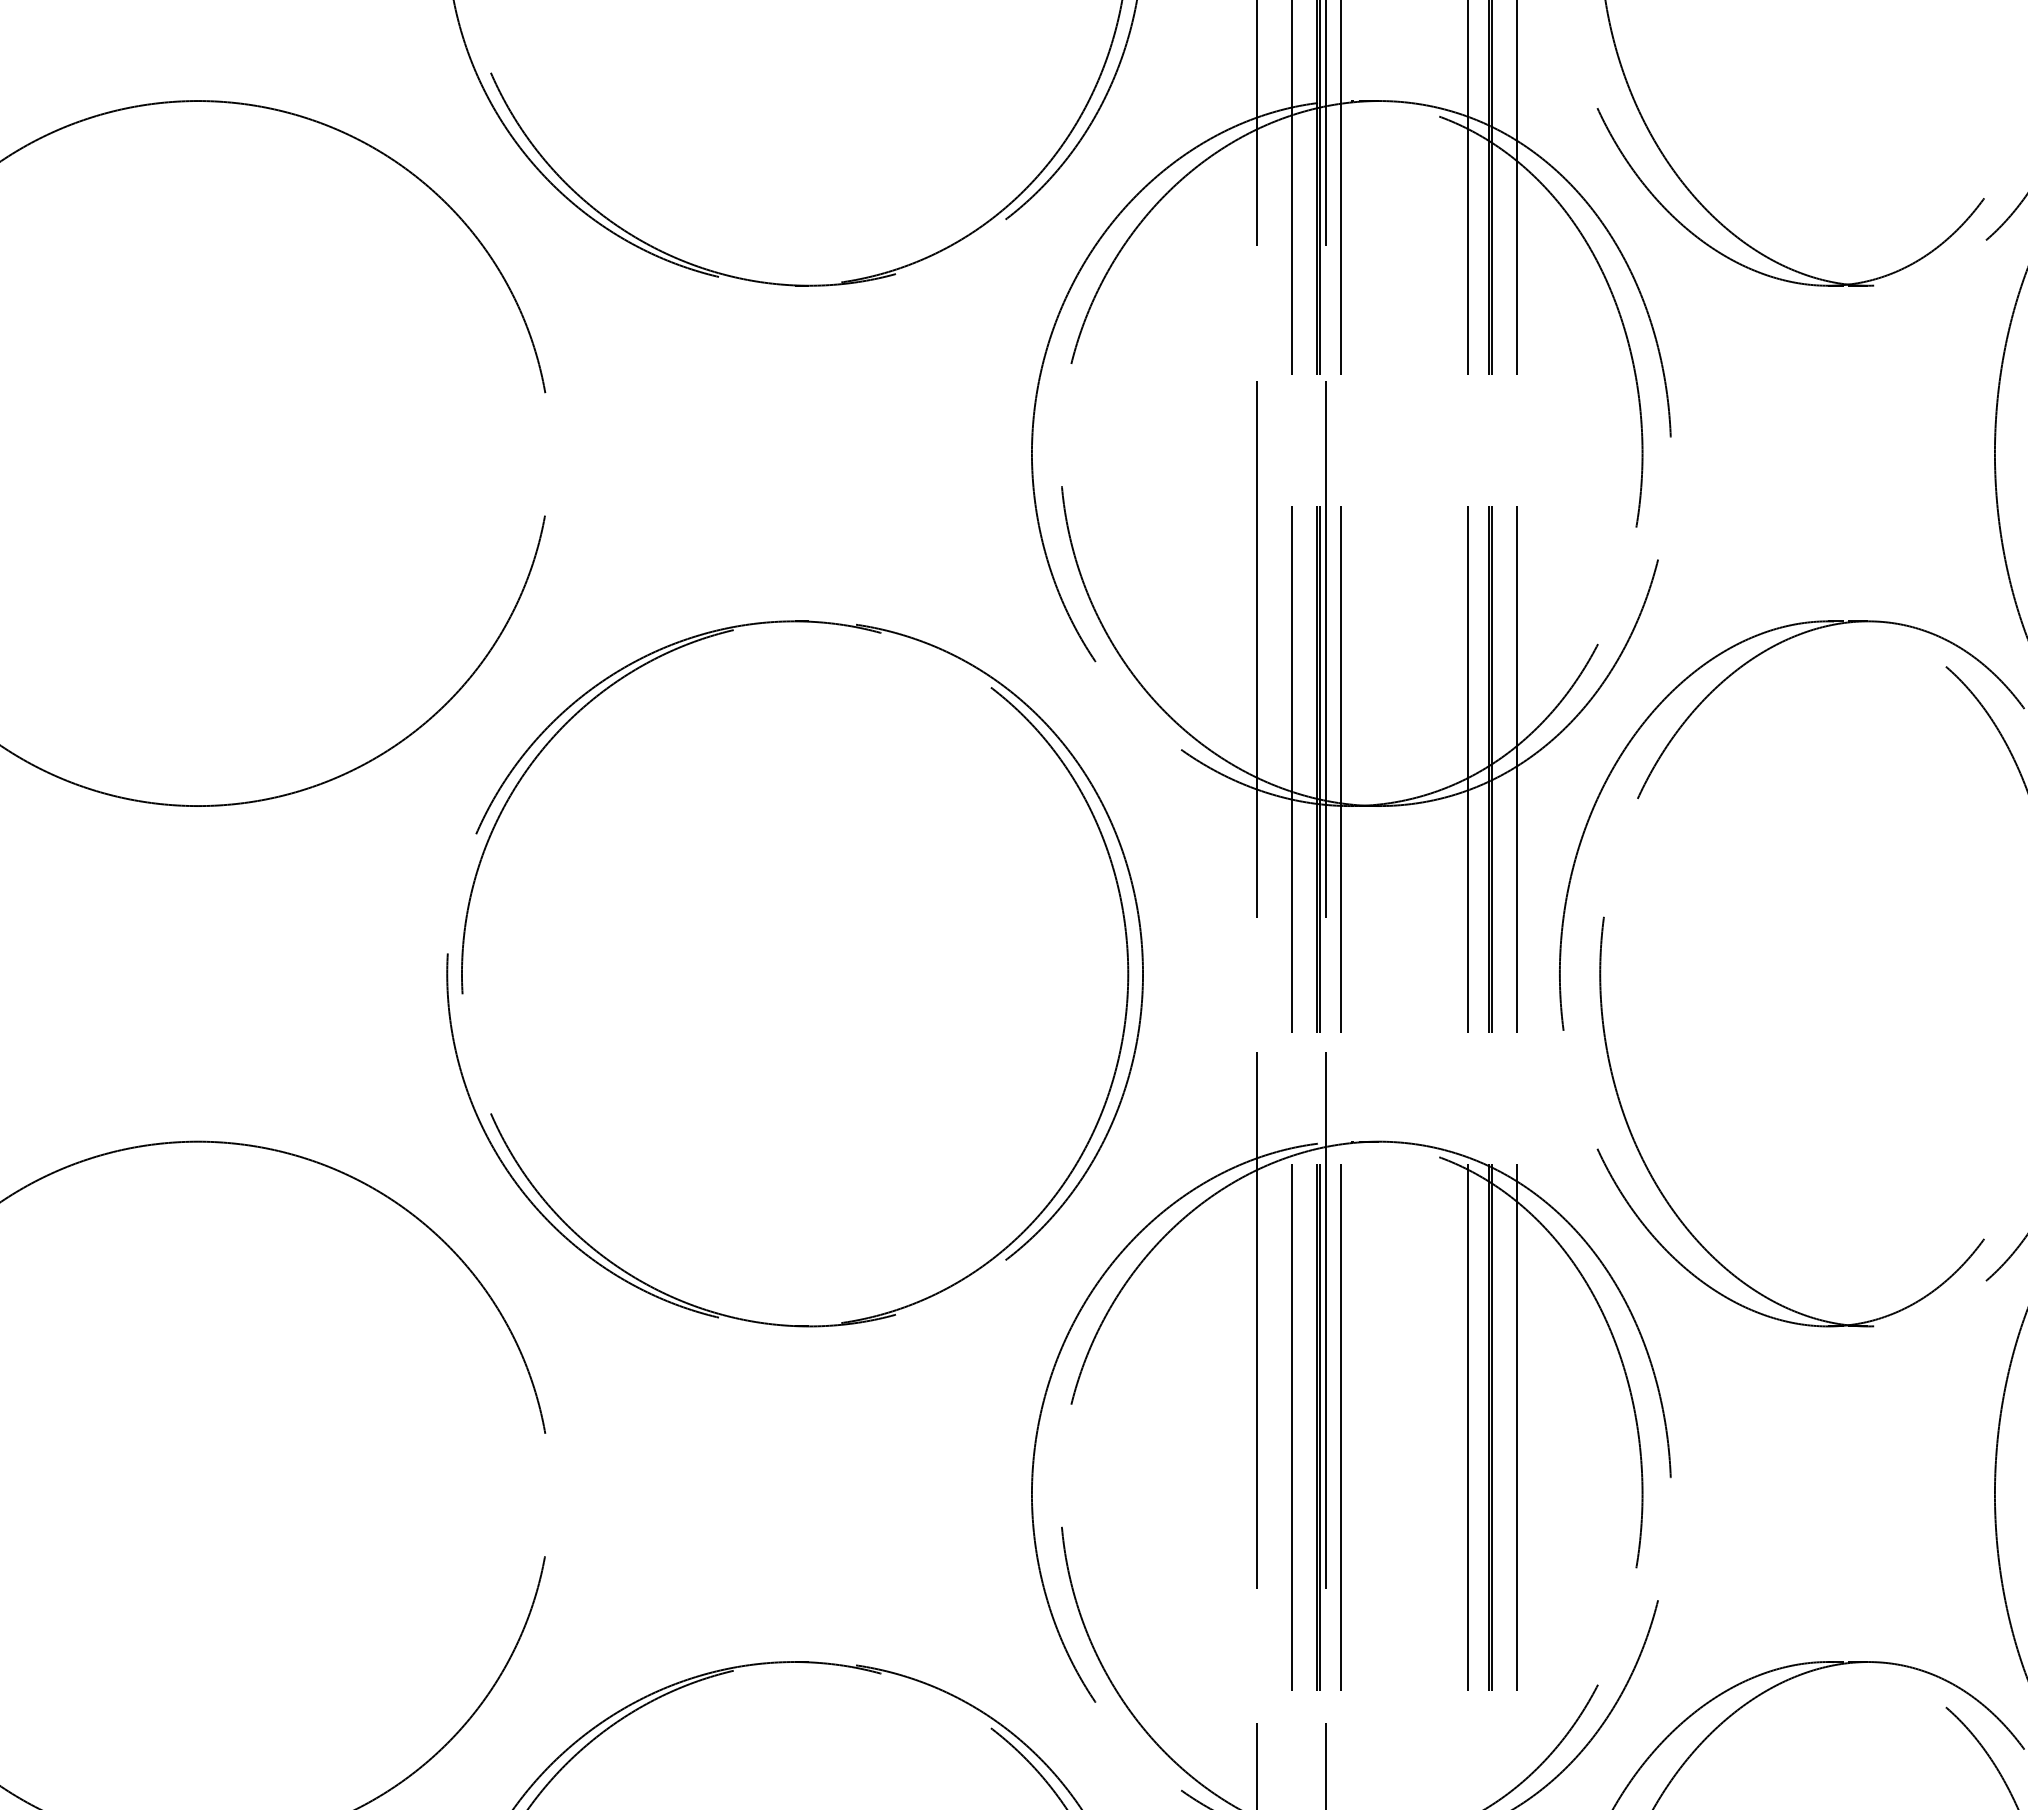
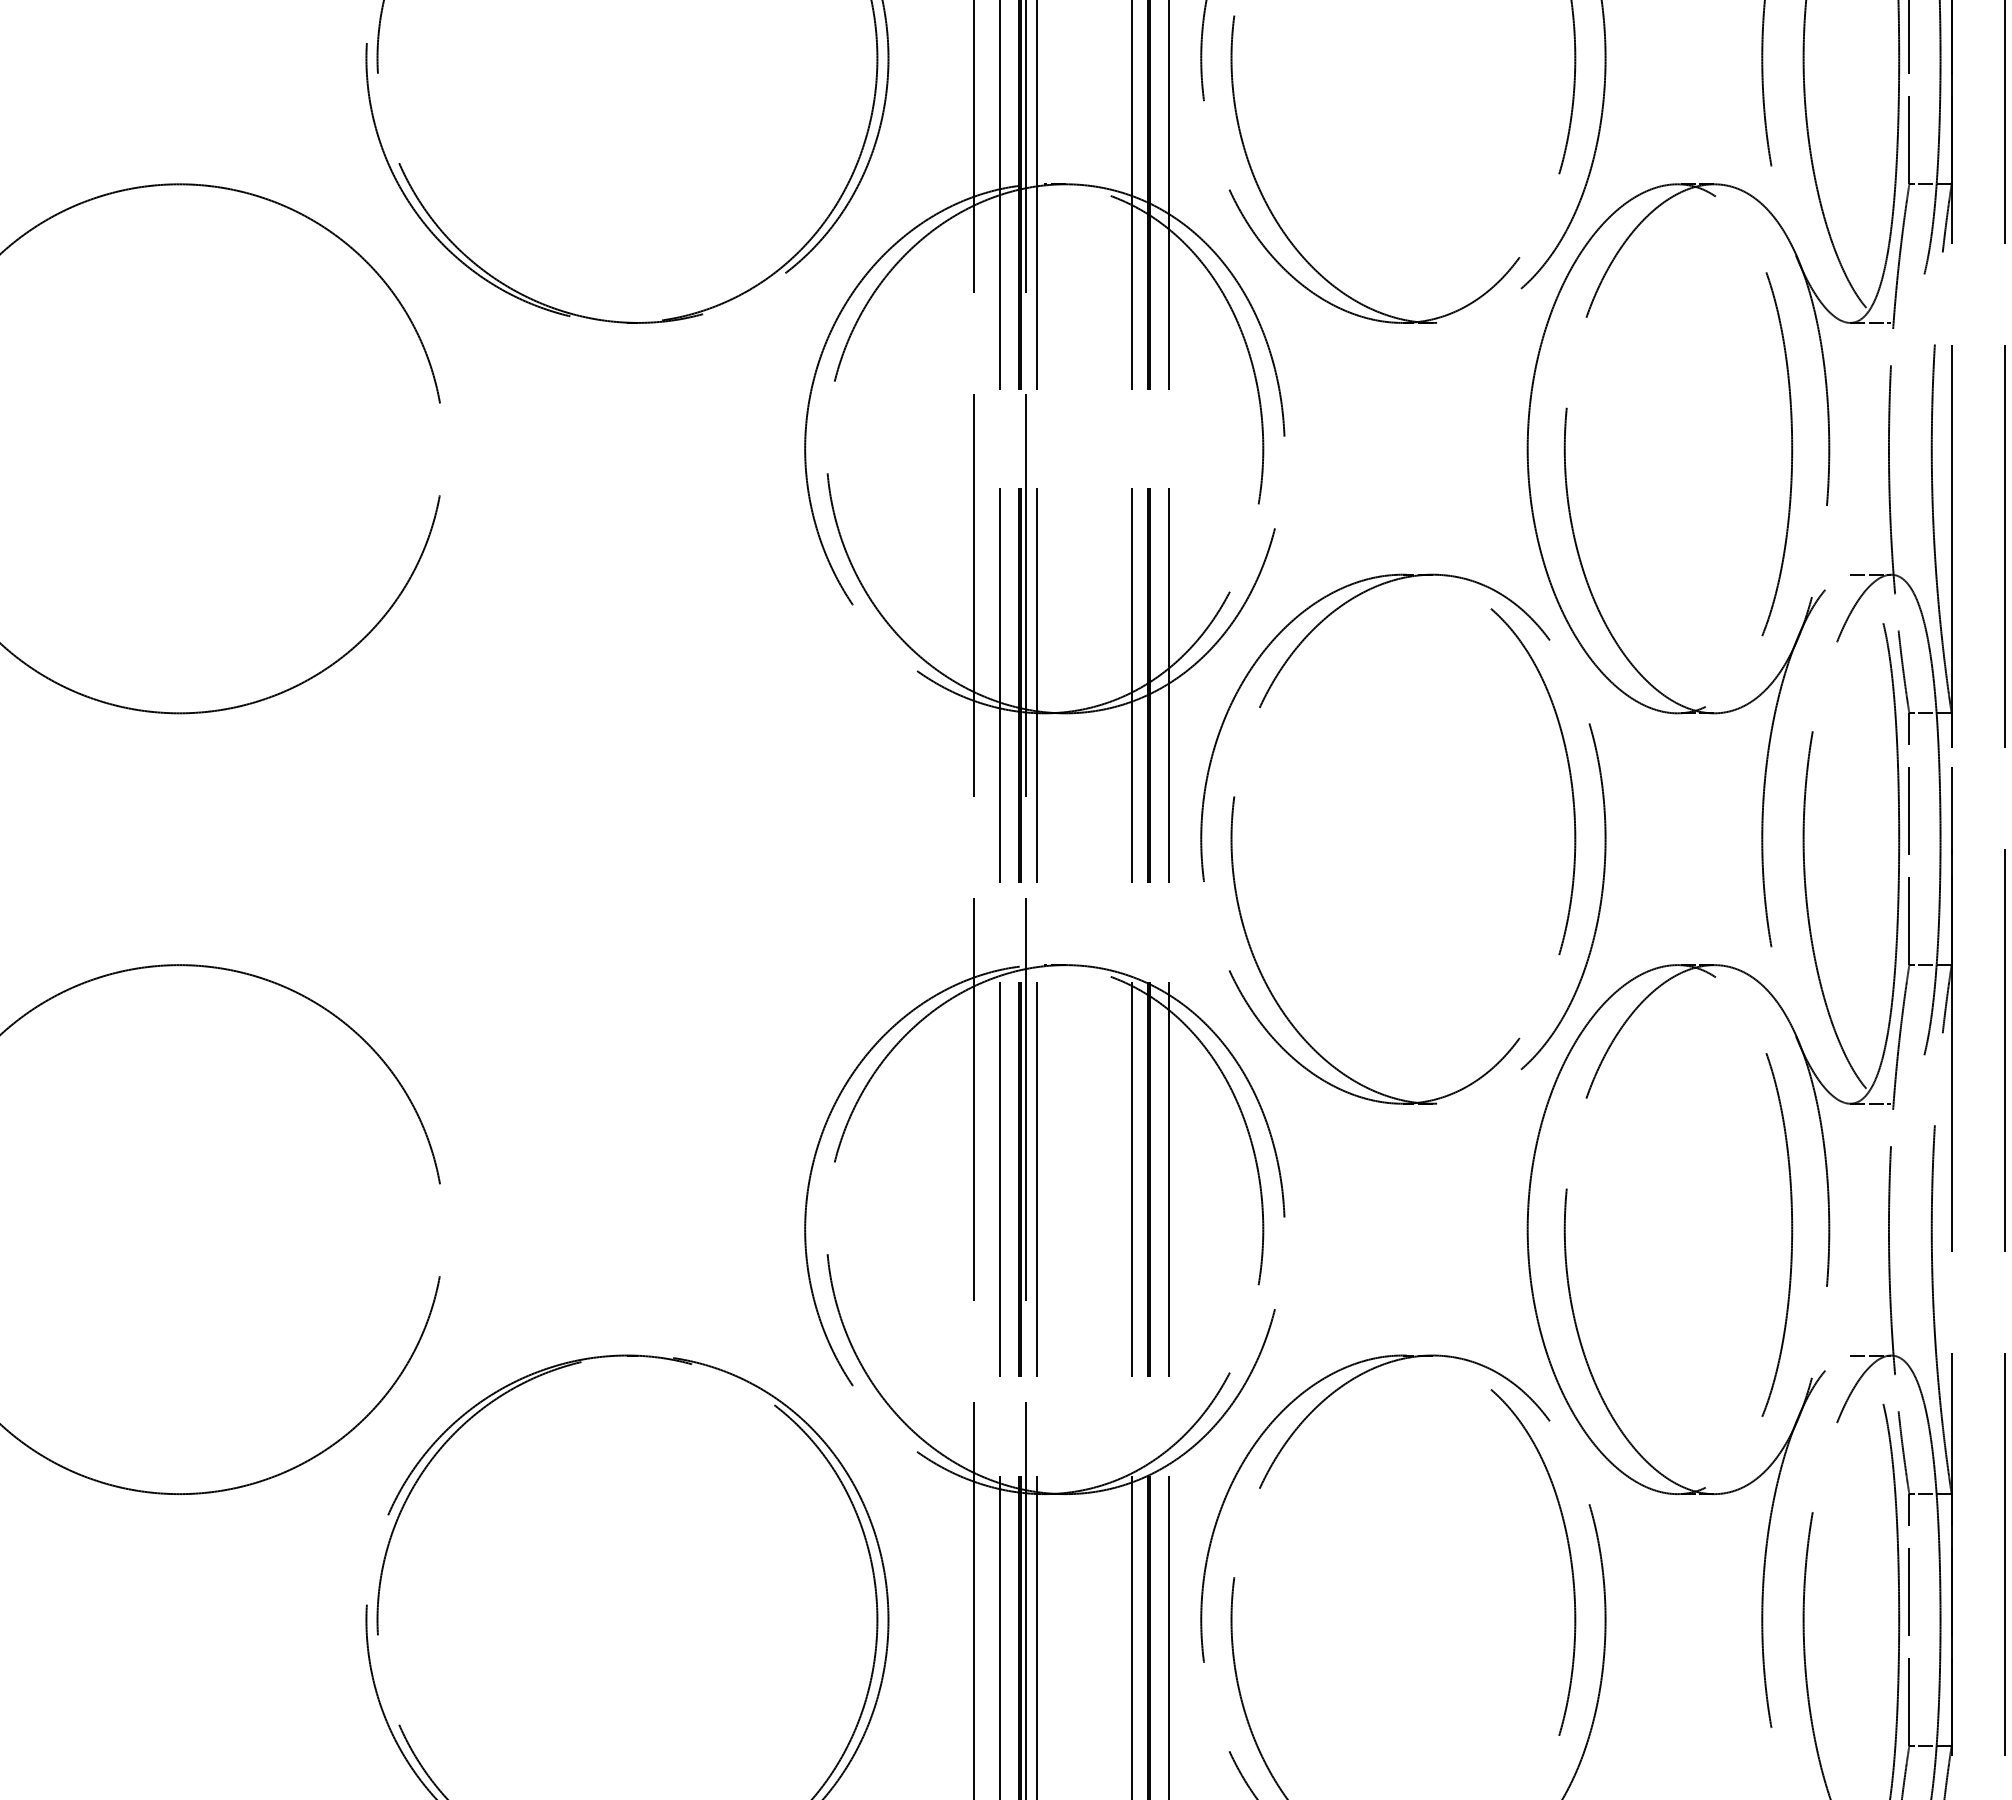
part: (464, 948) -> (379, 820), removed

